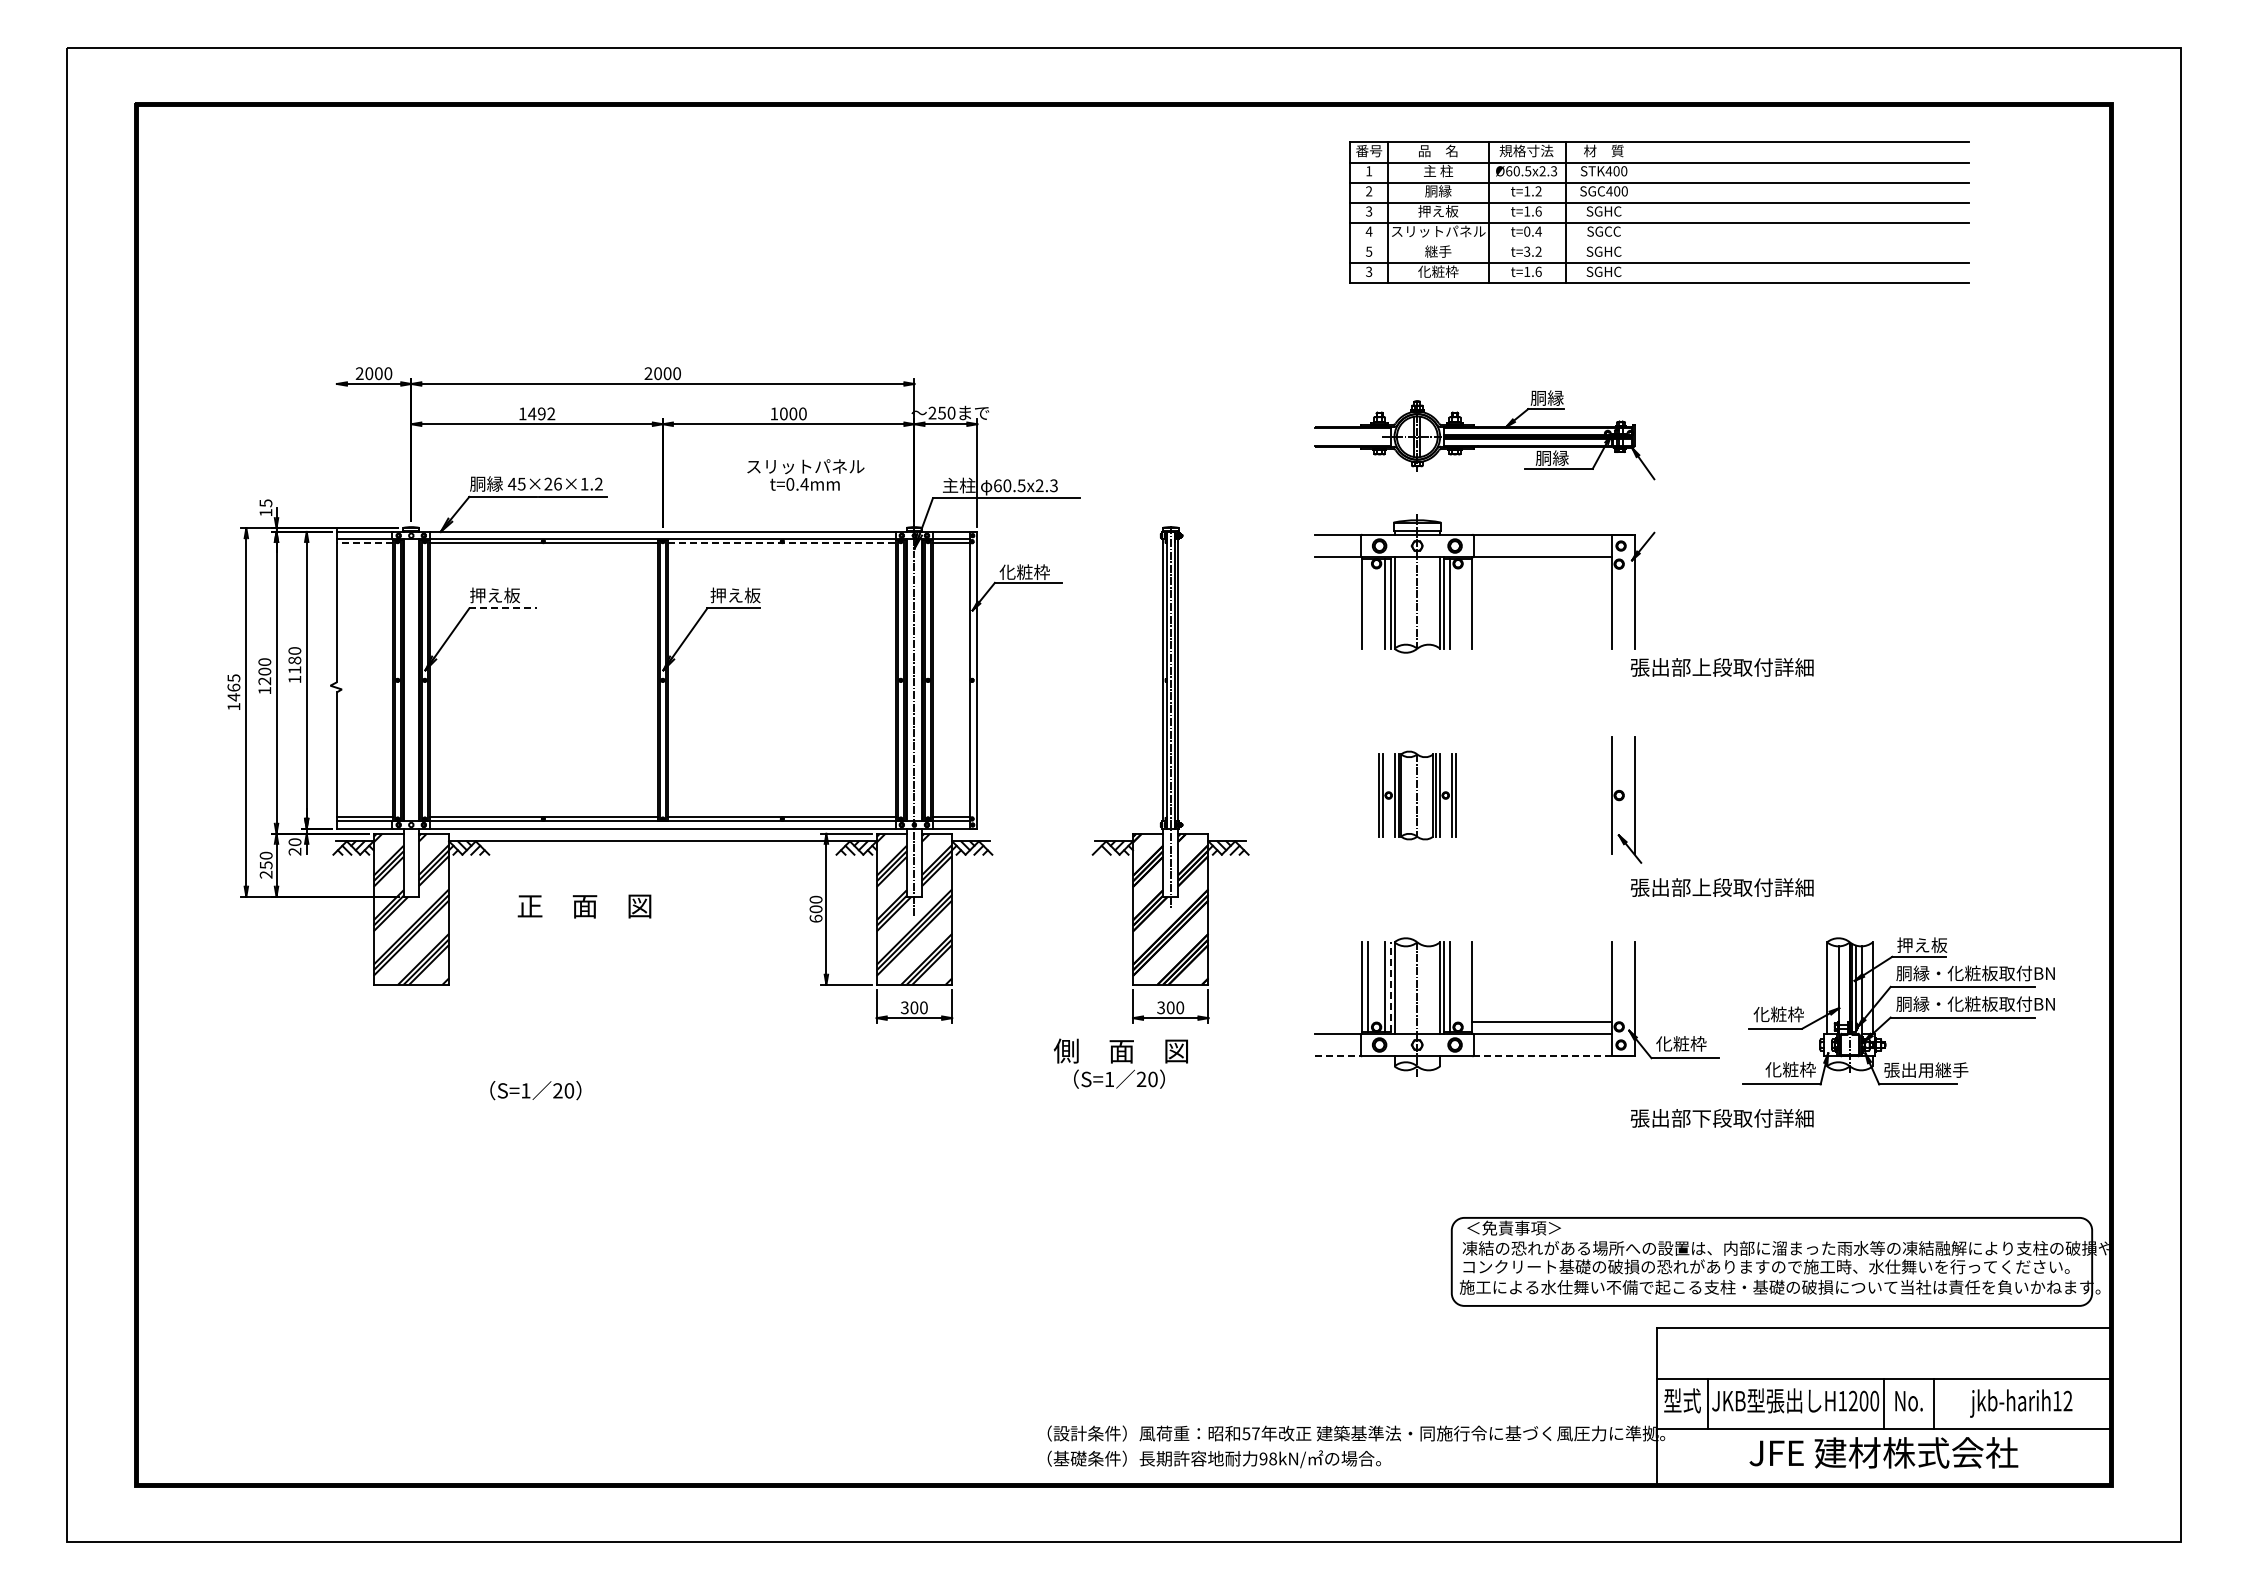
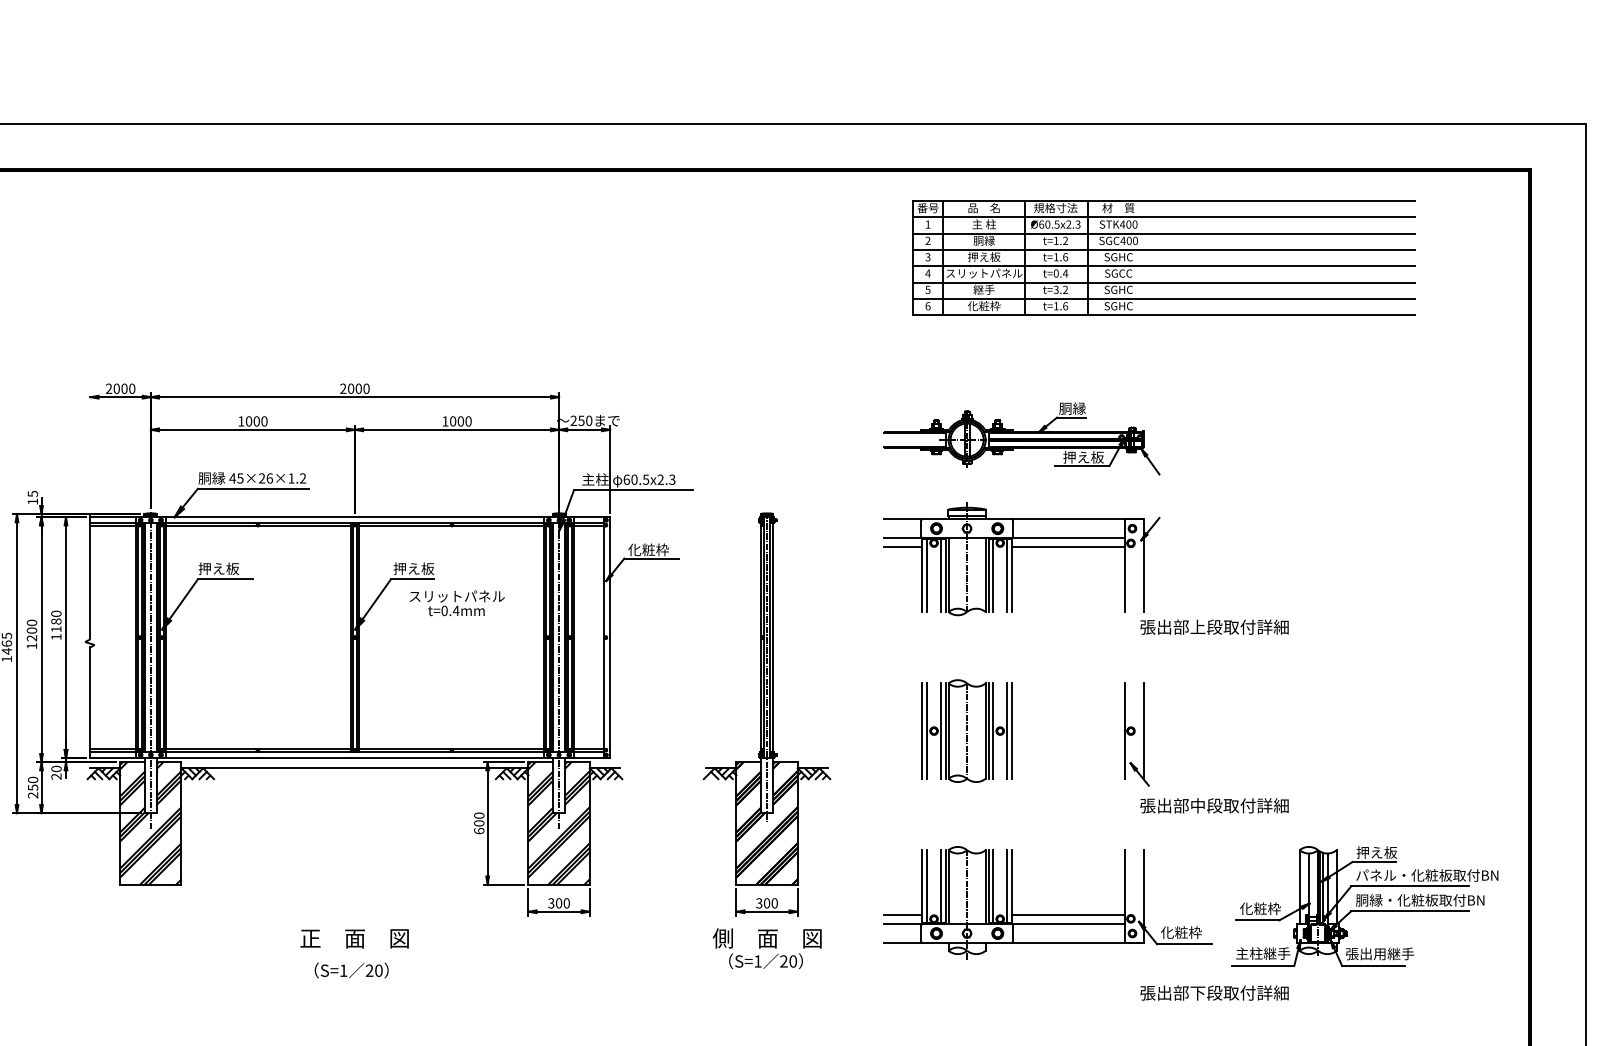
line: (1659, 243) -> (1163, 283), added
text: (1369, 271) -> (928, 305), 3 -> 6
text: (541, 413) -> (256, 421), 1492 -> 1000
text: (1560, 457) -> (1083, 456), 胴縁 -> 押え板
text: (805, 474) -> (456, 602), moved
line: (364, 543) -> (112, 526), dashed -> solid
line: (782, 543) -> (452, 526), dashed -> solid
line: (1338, 568) -> (903, 546), added
line: (1542, 568) -> (1068, 546), added
line: (1368, 603) -> (927, 575), added
line: (1466, 603) -> (1007, 575), added
line: (503, 608) -> (225, 579), dashed -> solid
line: (411, 720) -> (151, 670), added
part: (1416, 795) -> (966, 731), size x1.43
text: (1701, 887) -> (1197, 805), 張出部上段取付詳細 -> 張出部中段取付詳細
text: (584, 906) -> (354, 938), moved
text: (1983, 973) -> (1426, 875), 胴縁・化粧板取付BN -> パネル・化粧板取付BN
line: (1390, 987) -> (945, 886), dashed -> solid
line: (1466, 987) -> (1007, 886), added
line: (1338, 1022) -> (903, 915), added
line: (1338, 1056) -> (903, 942), dashed -> solid
line: (1542, 1056) -> (1068, 942), dashed -> solid
text: (1120, 1063) -> (766, 948), moved
text: (1781, 1069) -> (1262, 953), 化粧枠 -> 主柱継手
text: (535, 1090) -> (351, 970), moved

